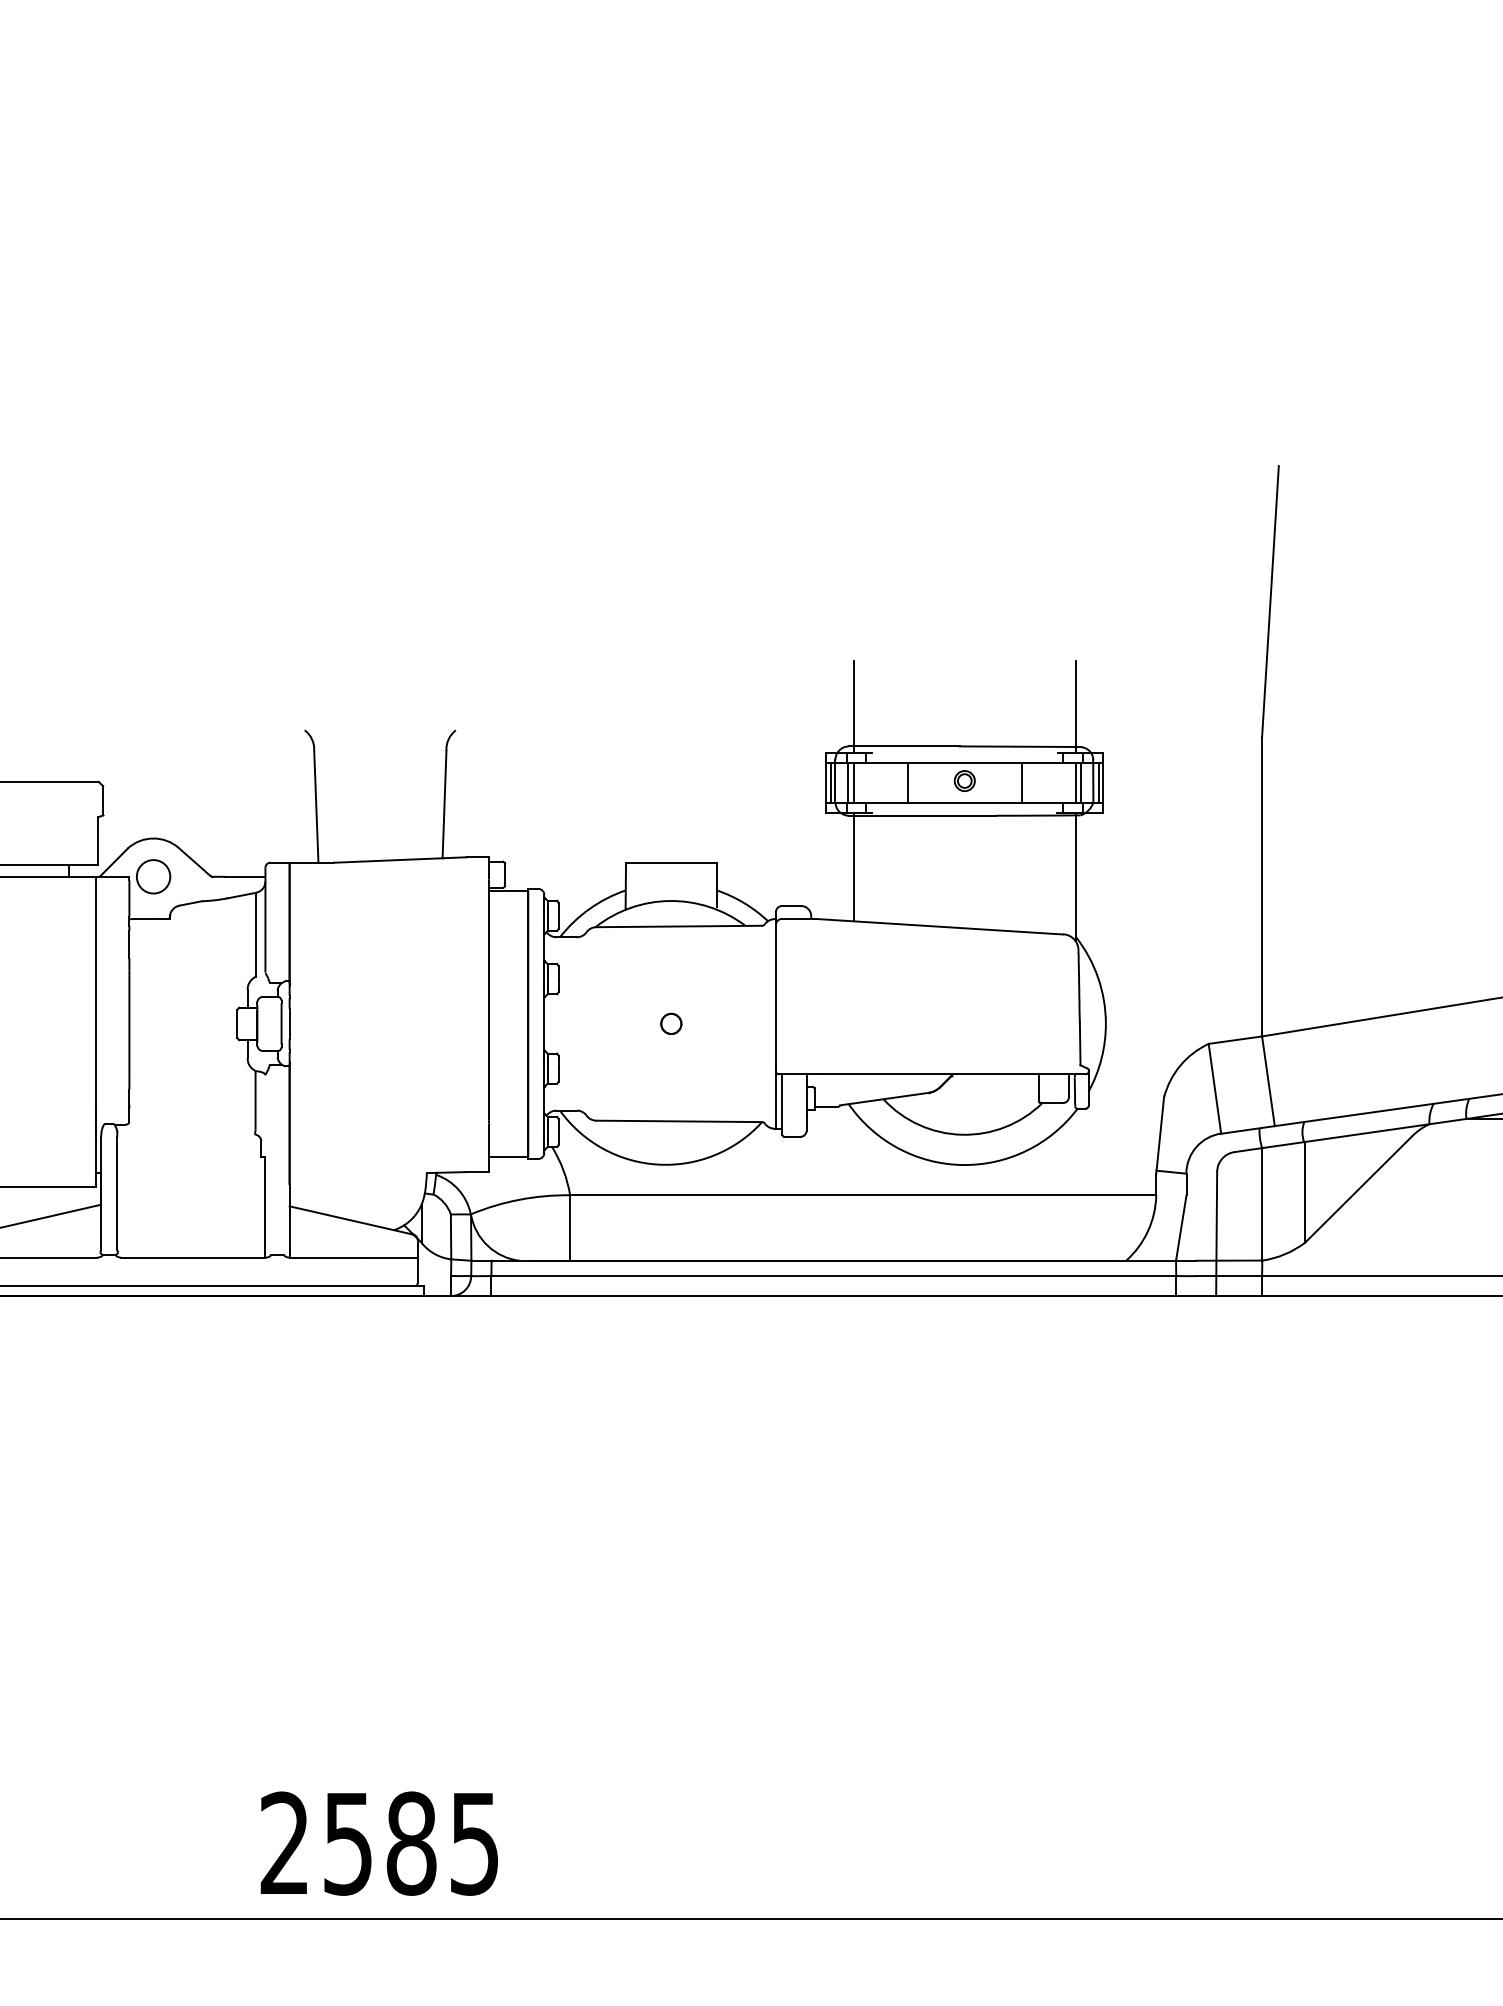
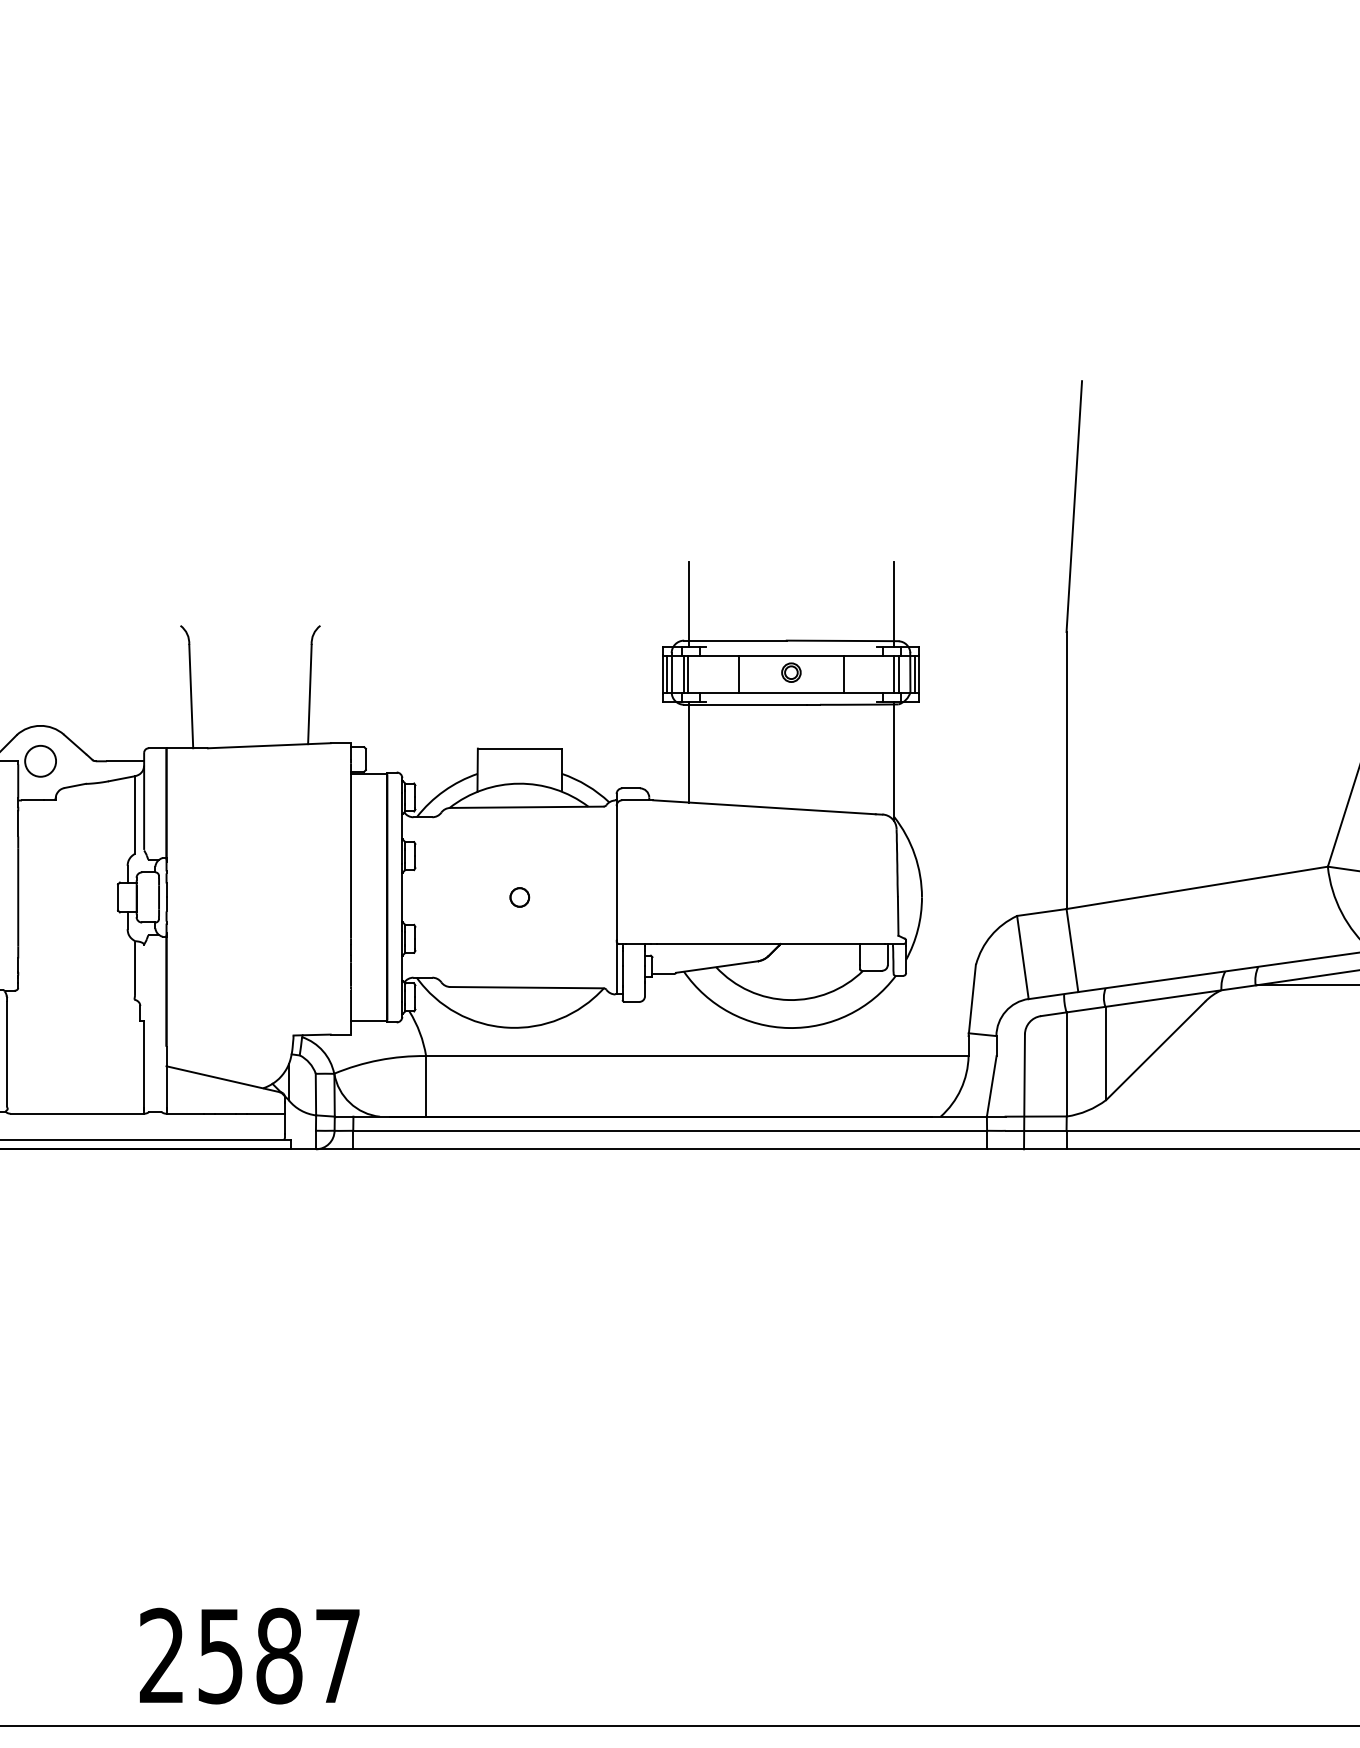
text: (474, 1844) -> (337, 1656), 2585 -> 2587

